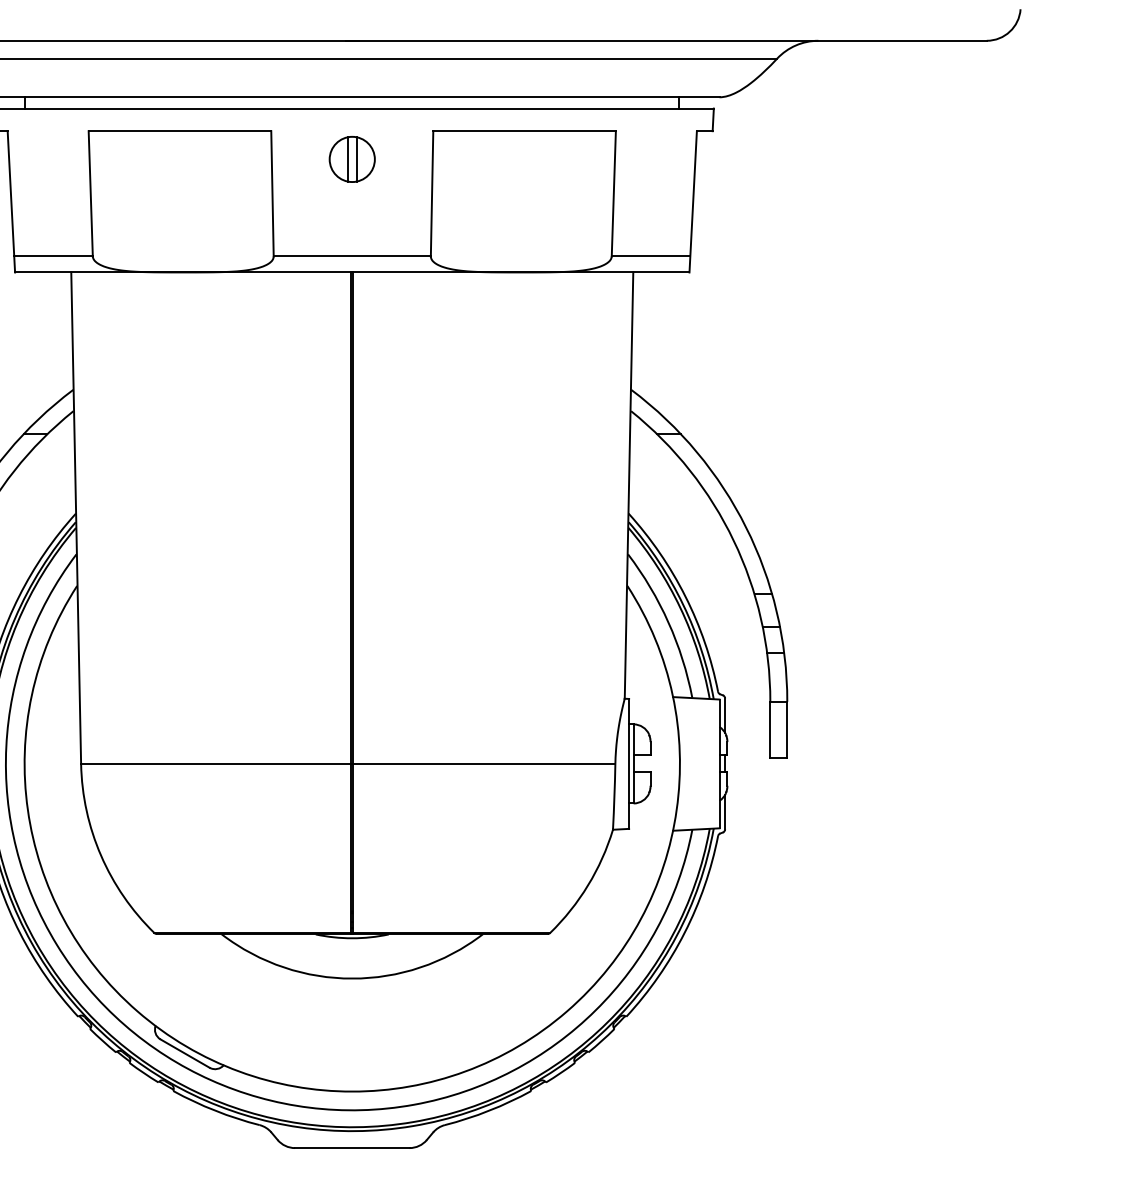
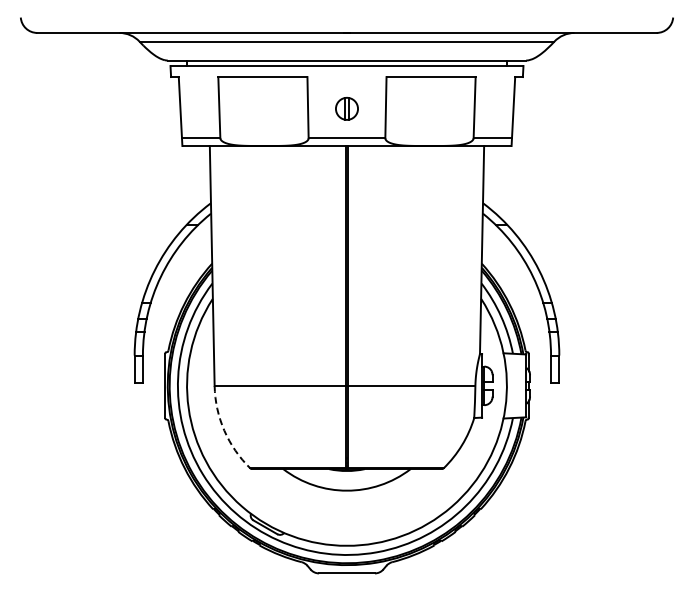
part: (351, 158) -> (346, 108), moved
arc: (101, 855) -> (224, 430), solid -> dashed

